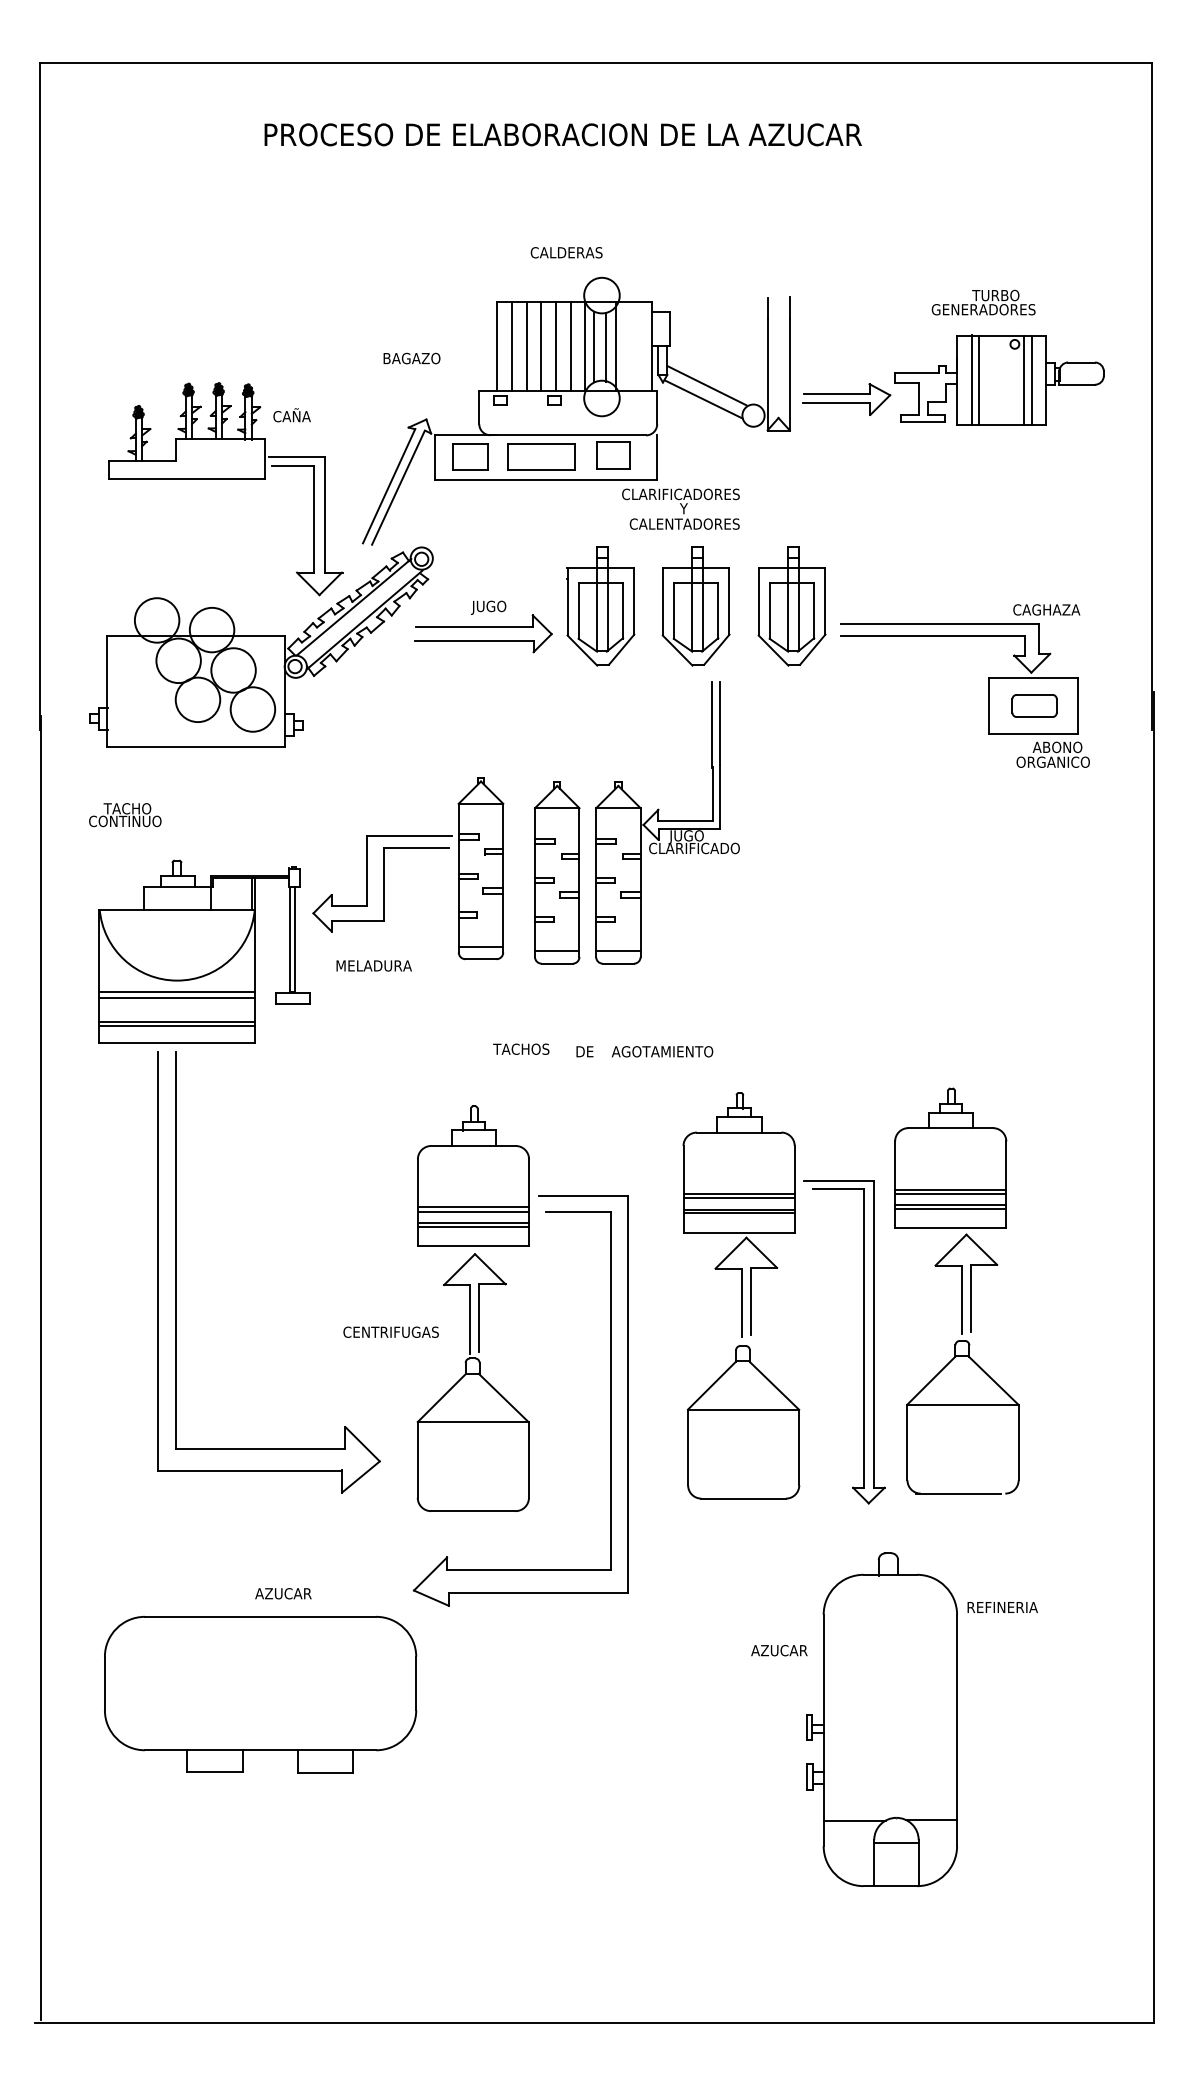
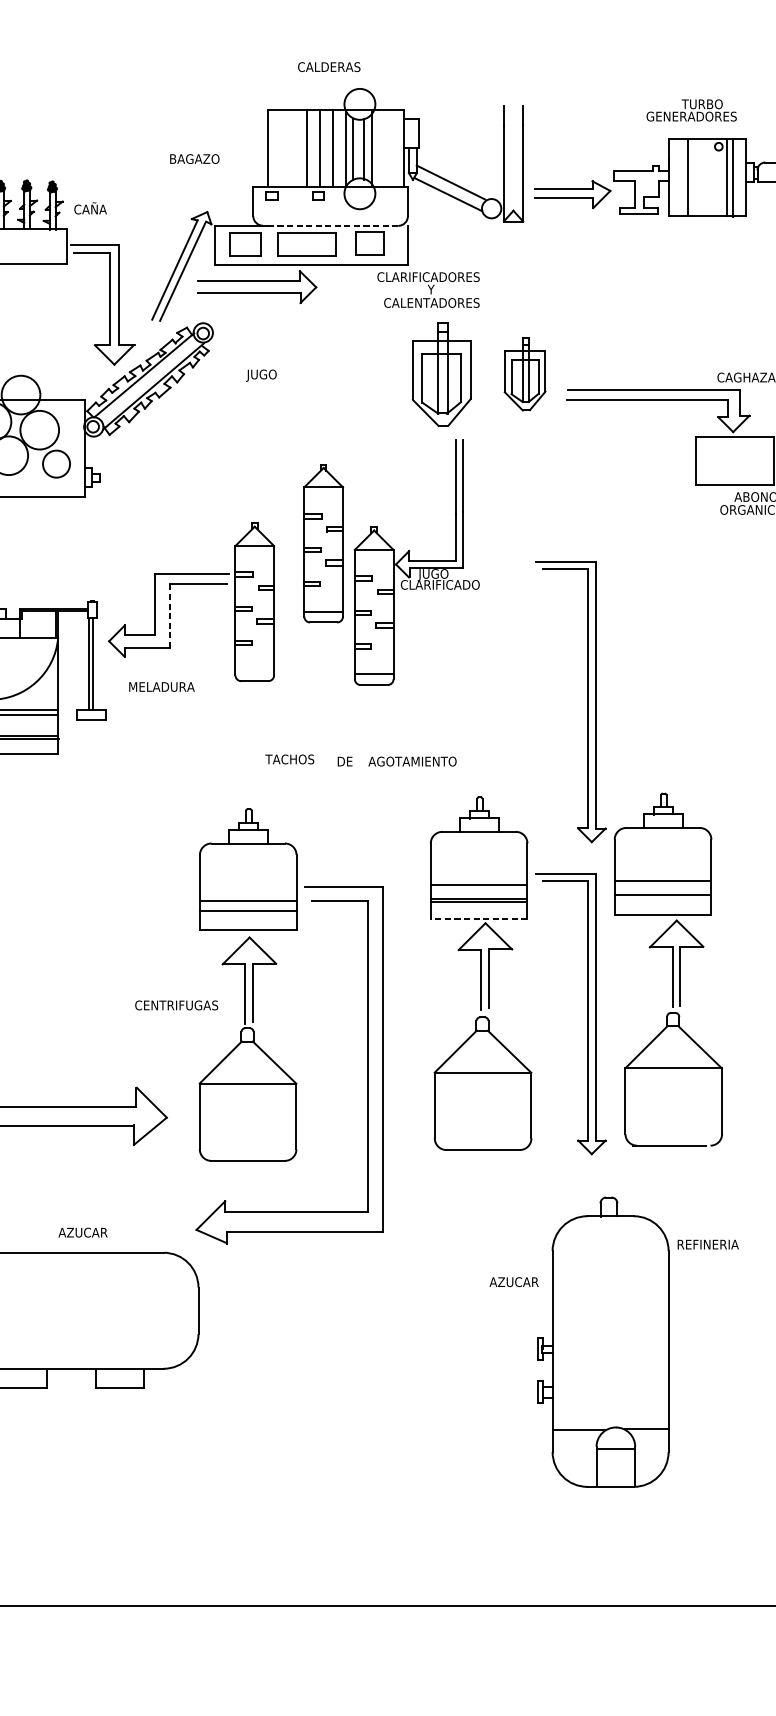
line: (512, 345) -> (282, 147), removed
line: (527, 345) -> (295, 147), removed
line: (972, 379) -> (681, 177), removed
line: (568, 435) -> (330, 225), solid -> dashed
part: (600, 606) -> (358, 374), removed
part: (791, 606) -> (524, 374), size x0.7
part: (483, 633) -> (256, 286), moved
part: (1034, 705) -> (735, 460), removed
circle: (252, 709) -> (56, 464), size x0.7
part: (556, 872) -> (323, 543), moved
line: (383, 884) -> (170, 616), solid -> dashed
line: (480, 946) -> (254, 670), removed
part: (863, 983) -> (587, 702), added
line: (950, 1193) -> (662, 884), removed
line: (739, 1198) -> (479, 889), removed
line: (473, 1207) -> (248, 896), removed
line: (950, 1208) -> (662, 897), removed
line: (473, 1226) -> (248, 913), removed
line: (739, 1232) -> (479, 918), solid -> dashed

